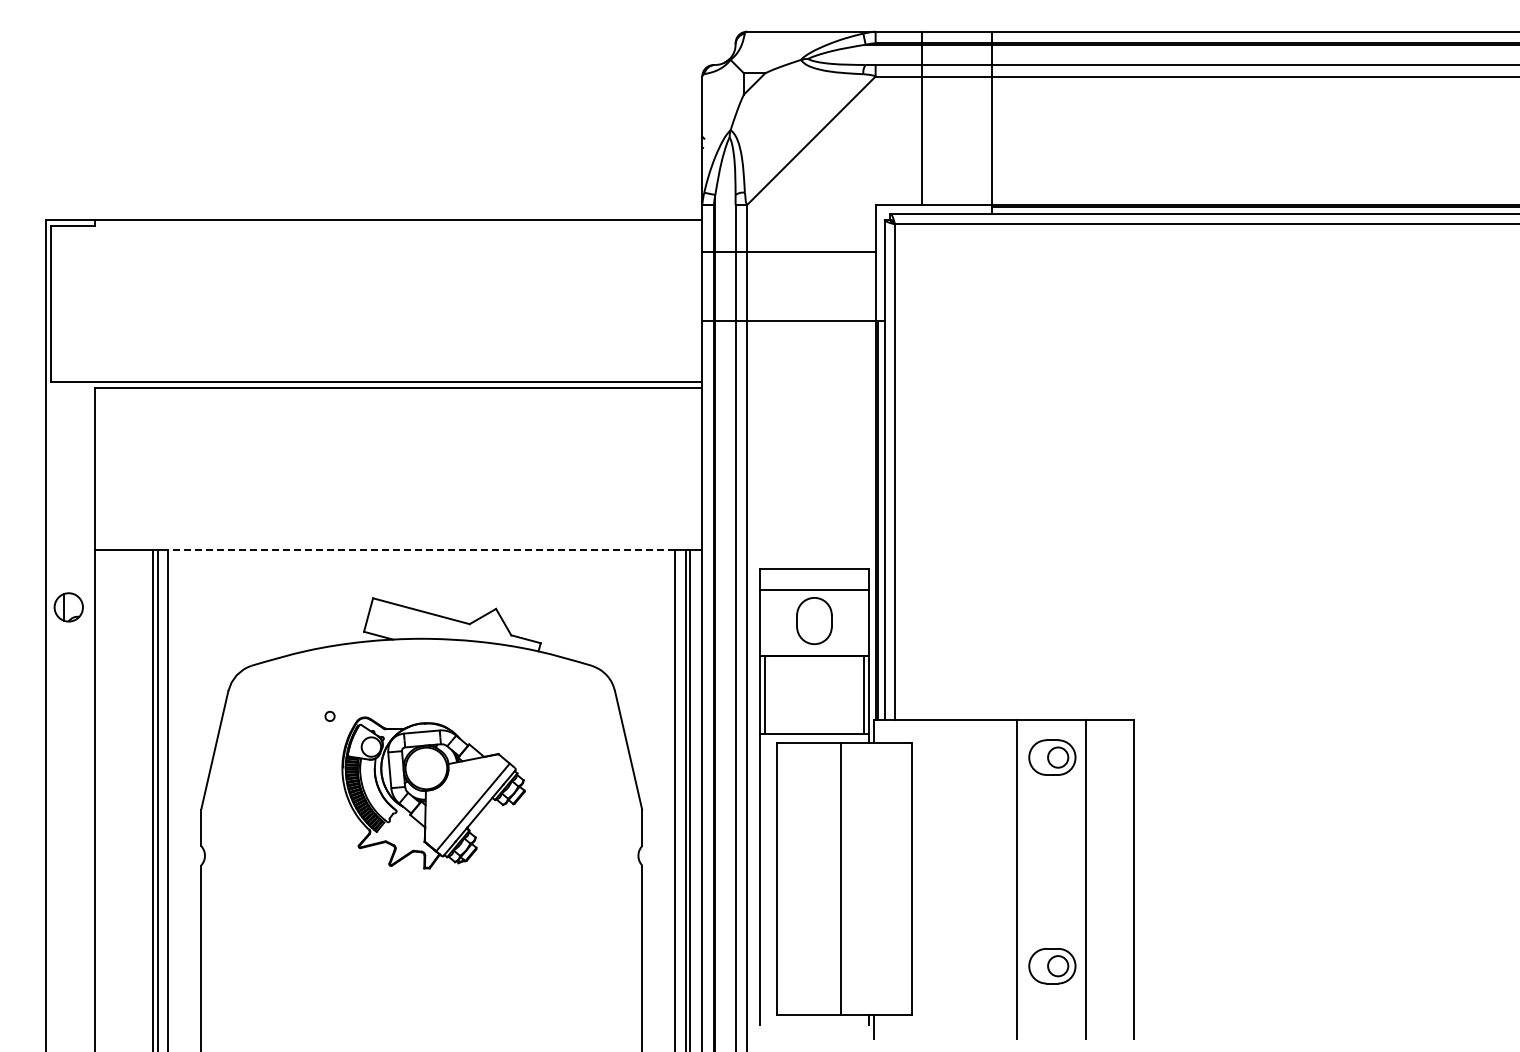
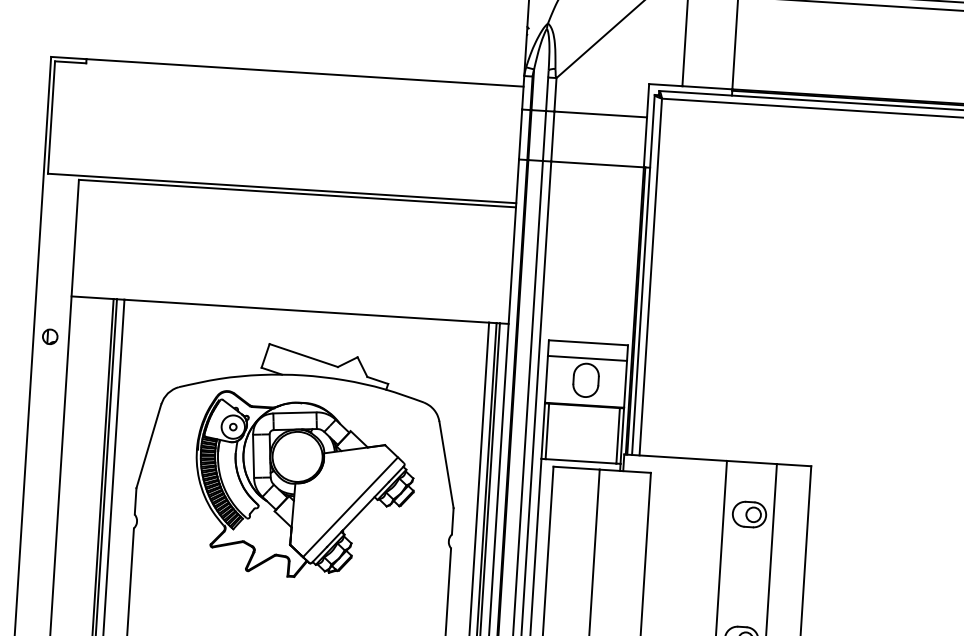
line: (421, 549) -> (306, 311), dashed -> solid
part: (68, 607) -> (50, 336), size x0.71
part: (1052, 757) -> (749, 514), moved
part: (433, 792) -> (304, 486), size x1.67

